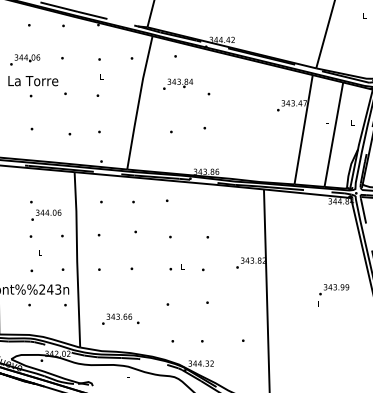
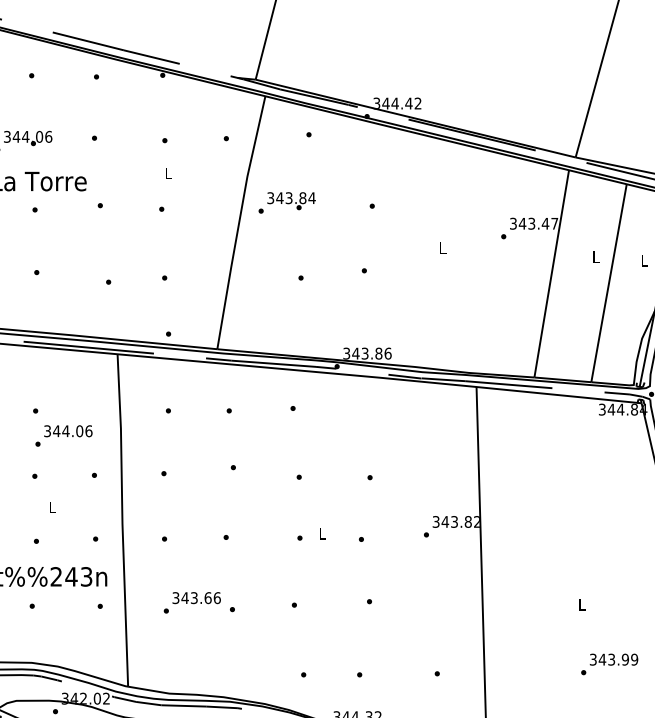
text: (178, 83) -> (287, 201), moved
text: (334, 289) -> (610, 663), moved
text: (120, 318) -> (198, 601), moved

